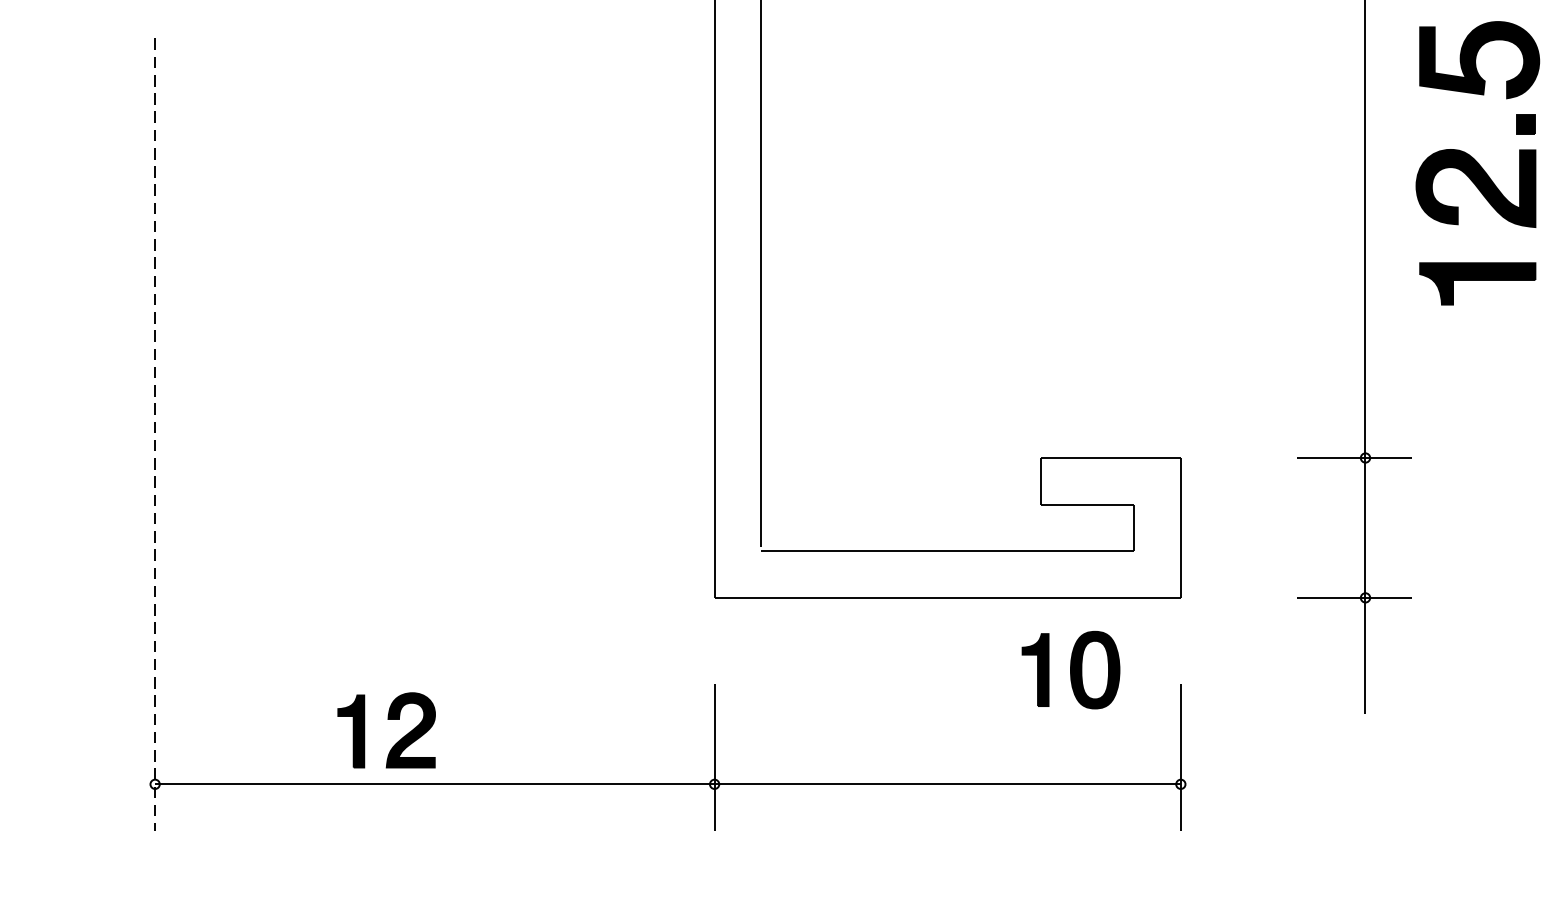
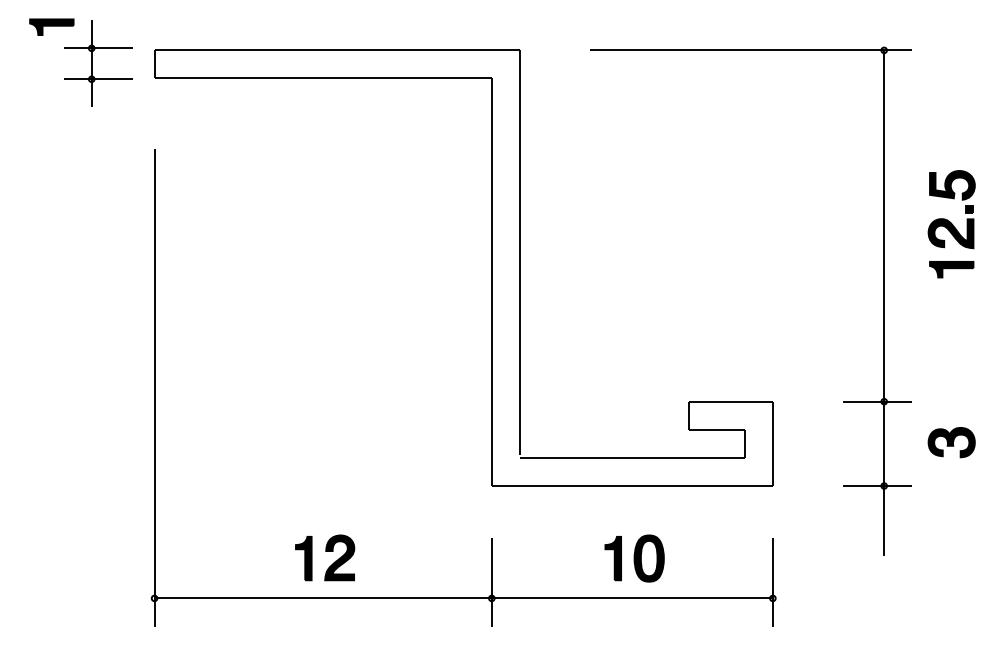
part: (1477, 164) -> (951, 224), size x0.62
line: (155, 434) -> (154, 387), dashed -> solid
part: (1477, 525) -> (951, 442), added
part: (1070, 670) -> (634, 558), moved
part: (387, 729) -> (325, 557), moved

